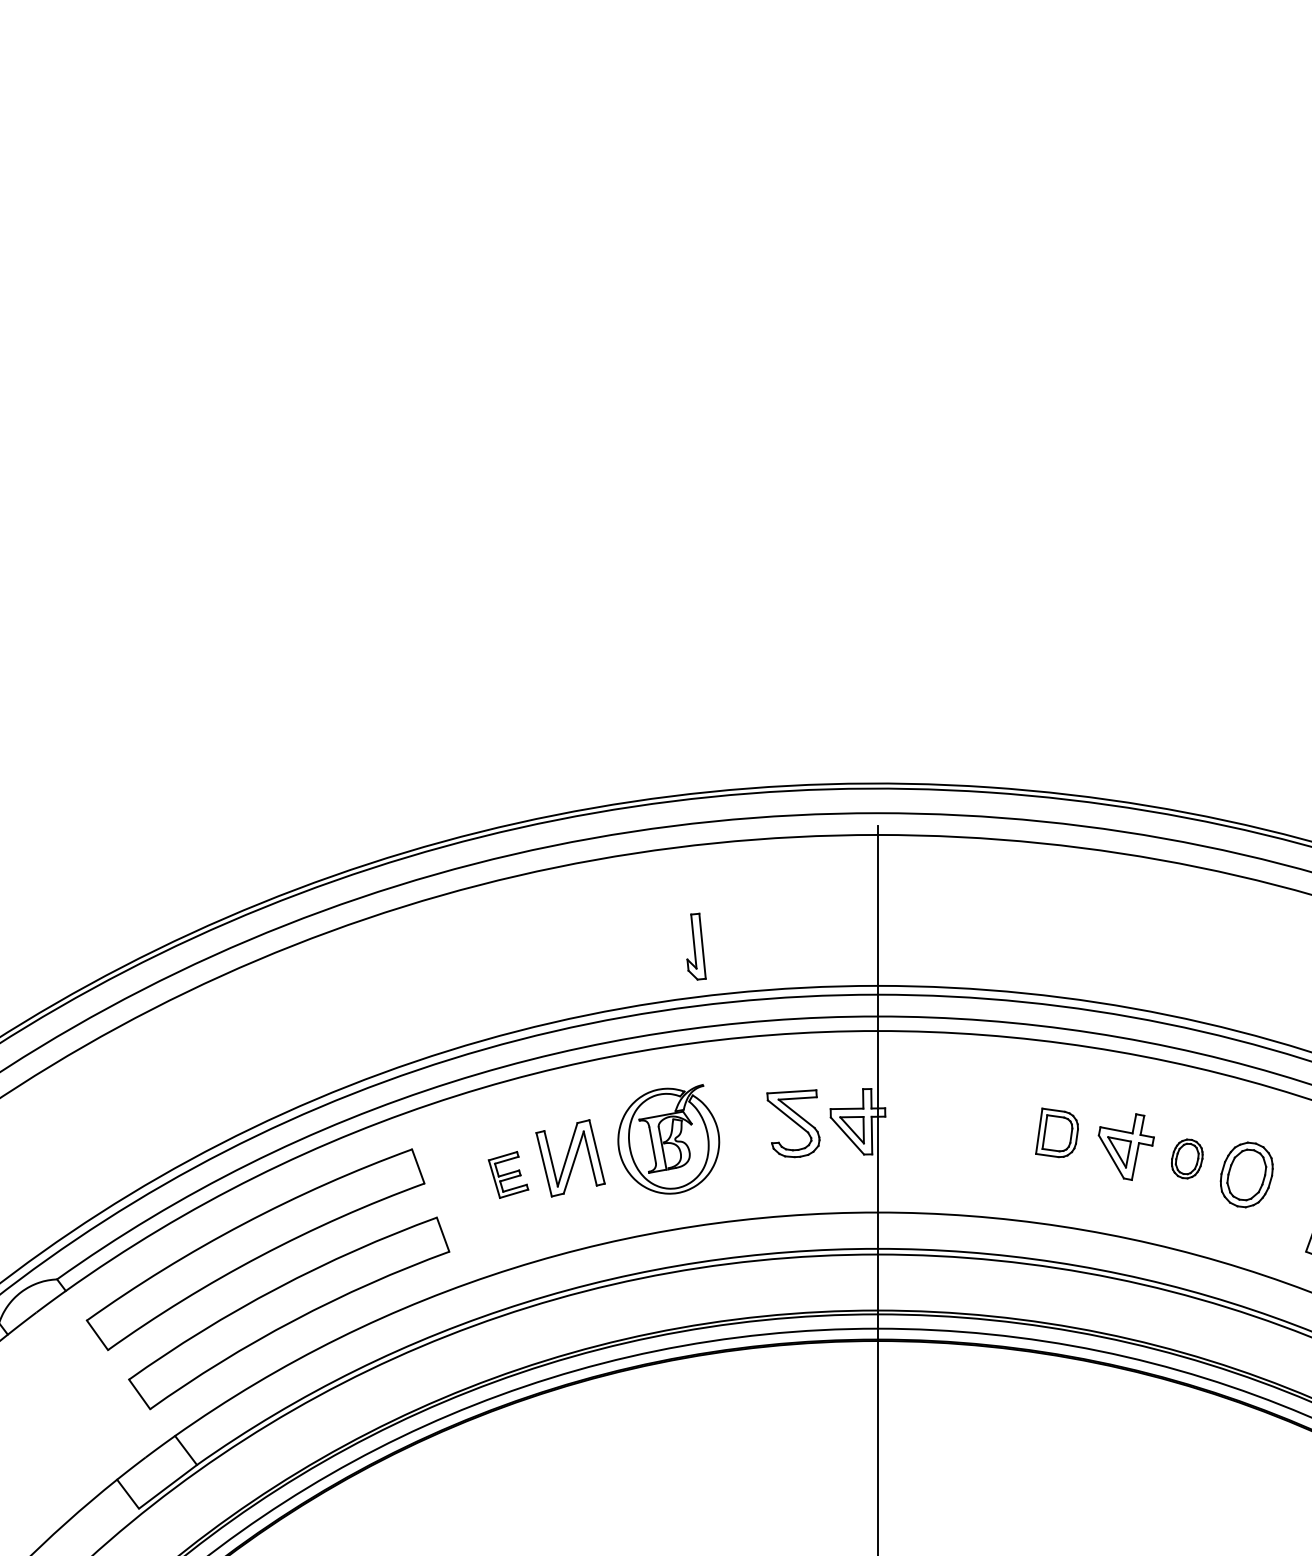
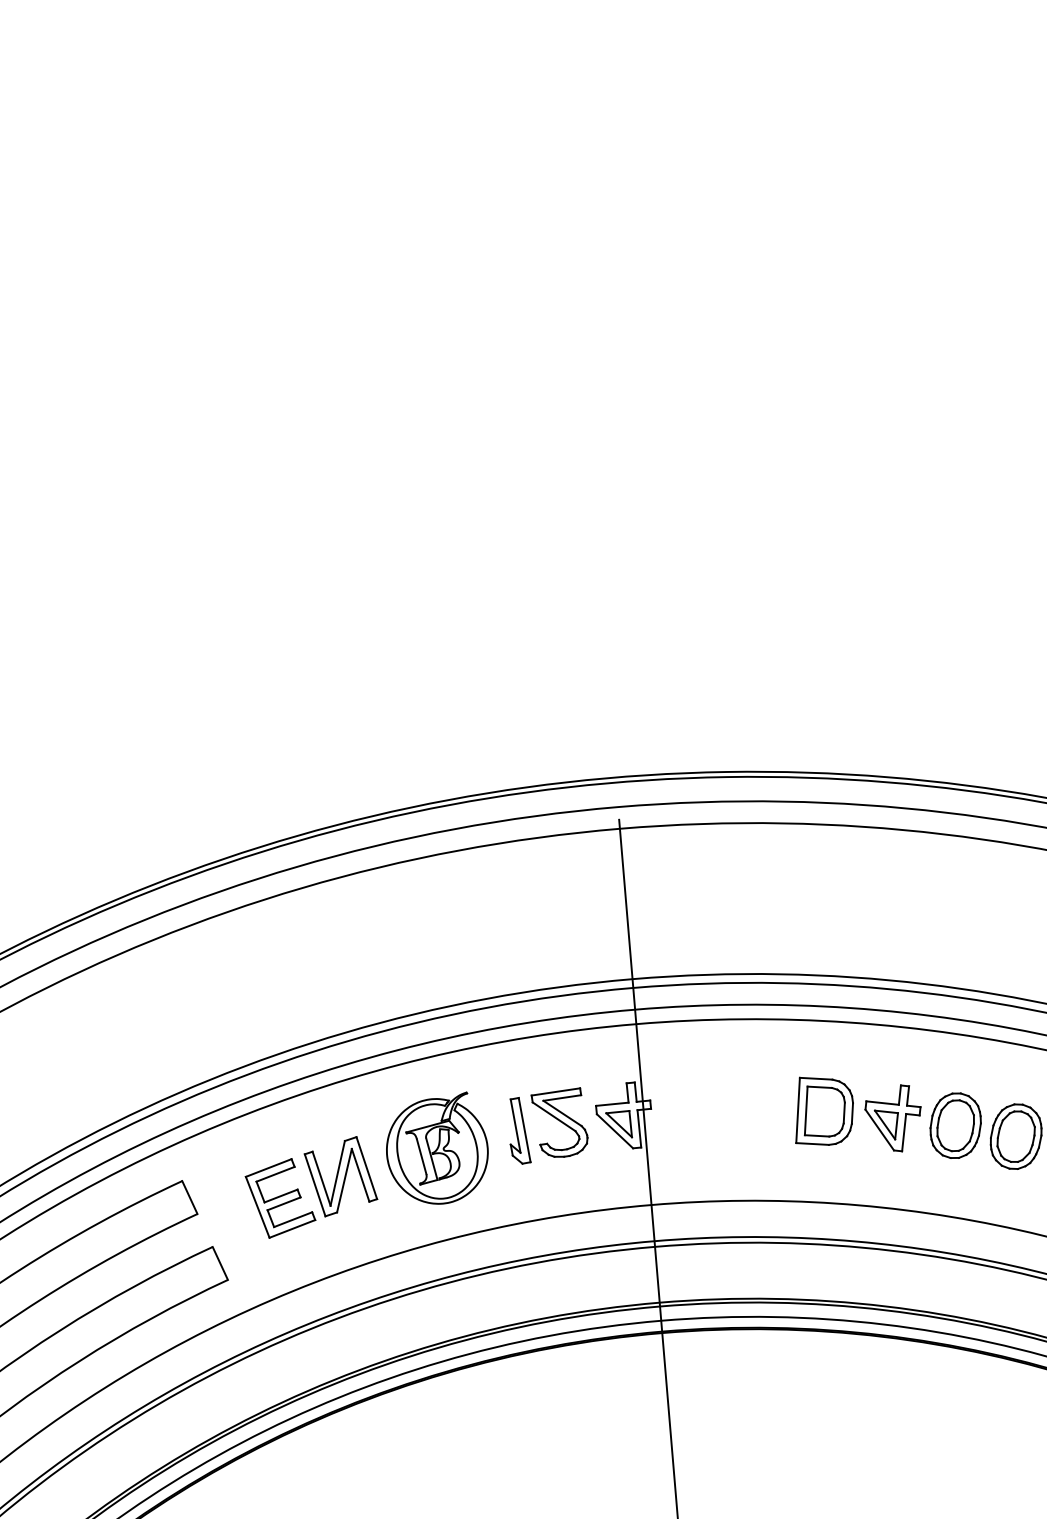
part: (696, 946) -> (518, 1130), moved
part: (1056, 1132) -> (823, 1110), size x1.43
part: (1186, 1158) -> (954, 1125), size x1.67
part: (508, 1174) -> (280, 1198), size x1.67

